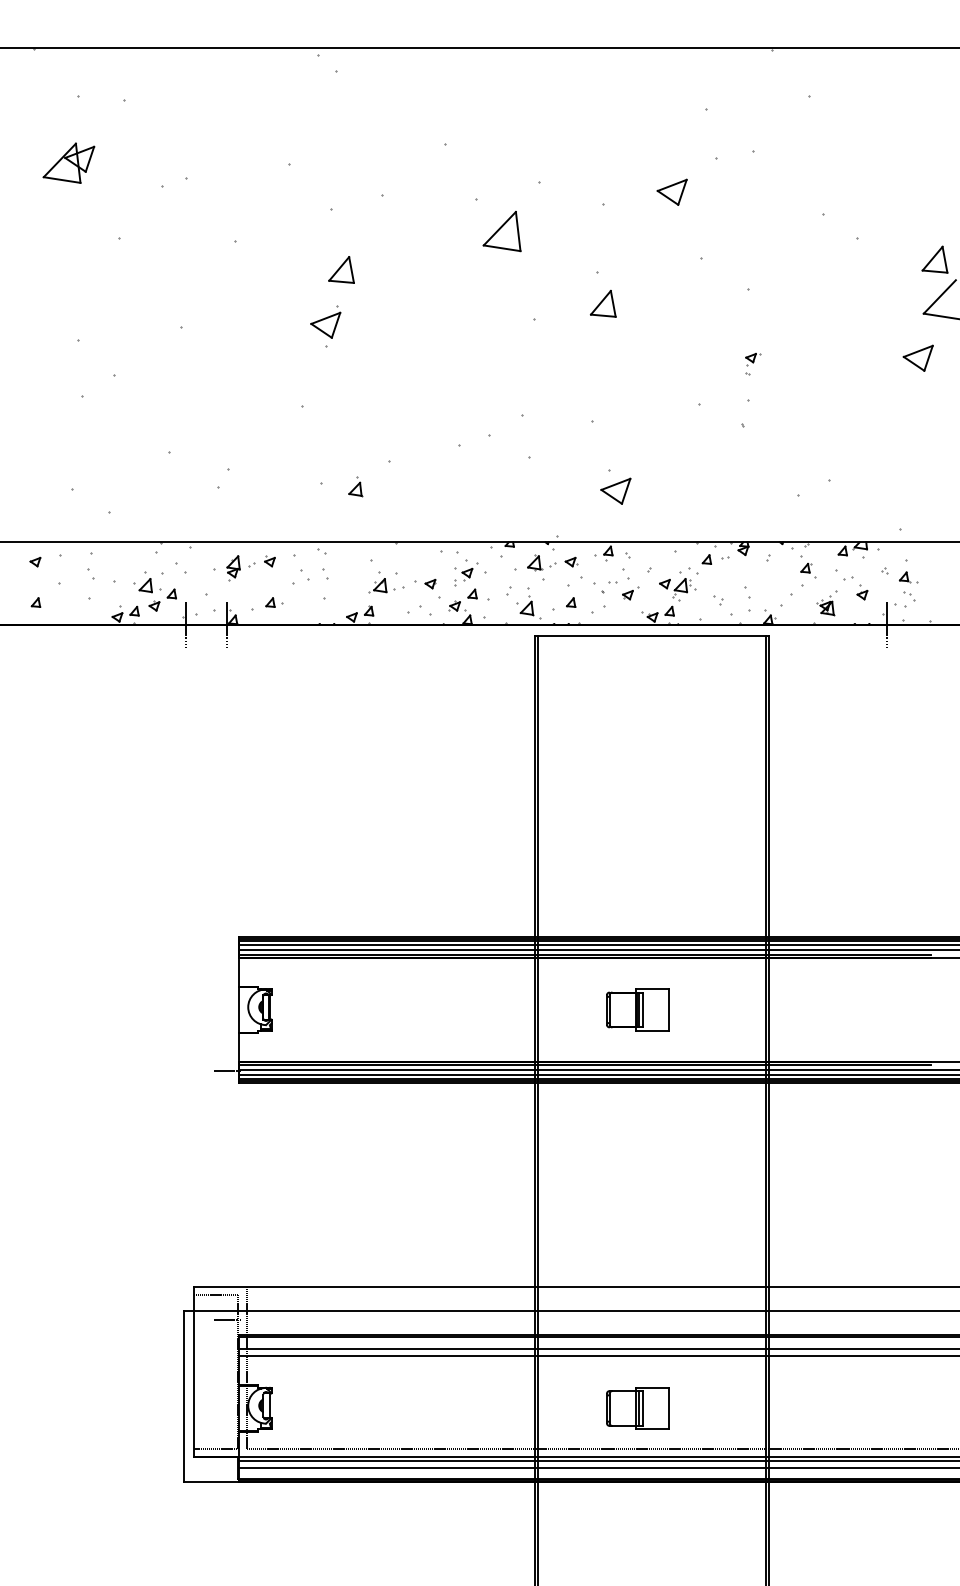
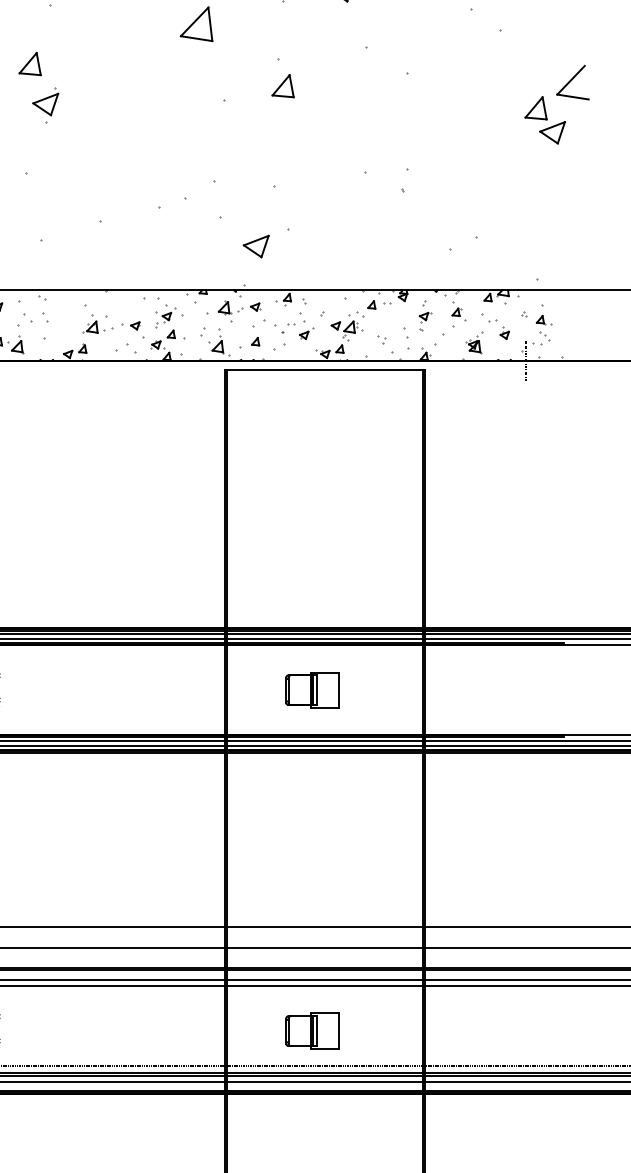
part: (934, 259) -> (535, 108), moved
part: (341, 269) -> (30, 63), moved
part: (753, 364) -> (426, 321), moved
part: (355, 486) -> (17, 344), moved
part: (615, 490) -> (255, 245), moved

